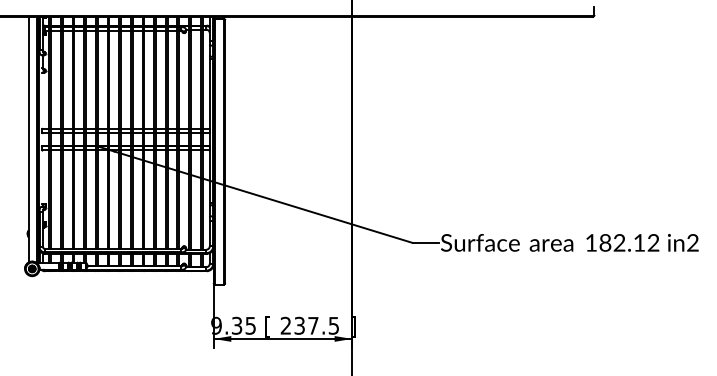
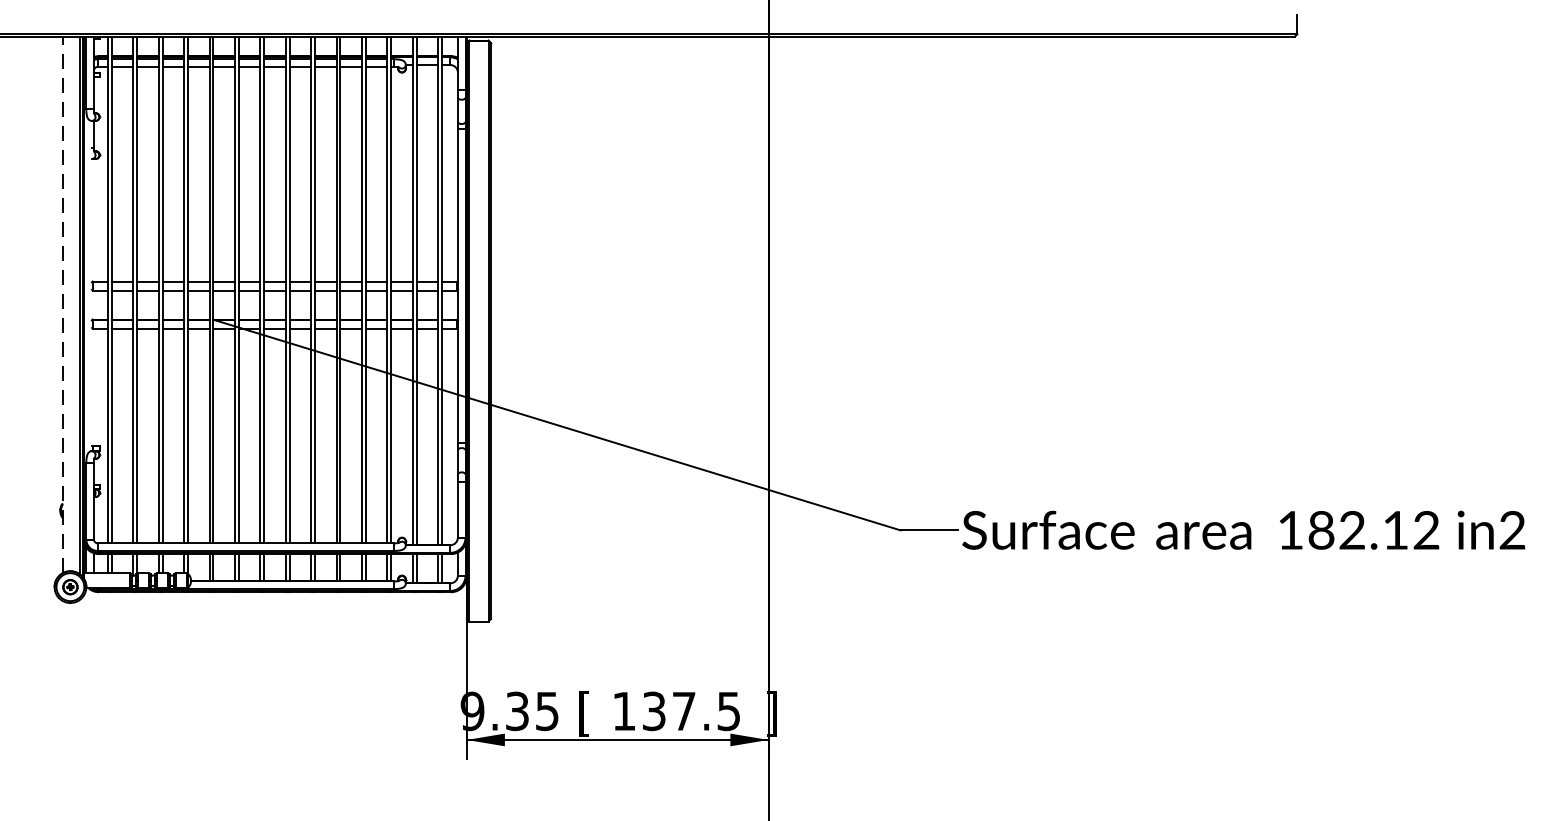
line: (28, 139) -> (62, 304), solid -> dashed
text: (285, 325) -> (623, 710), 237.5 -> 137.5

